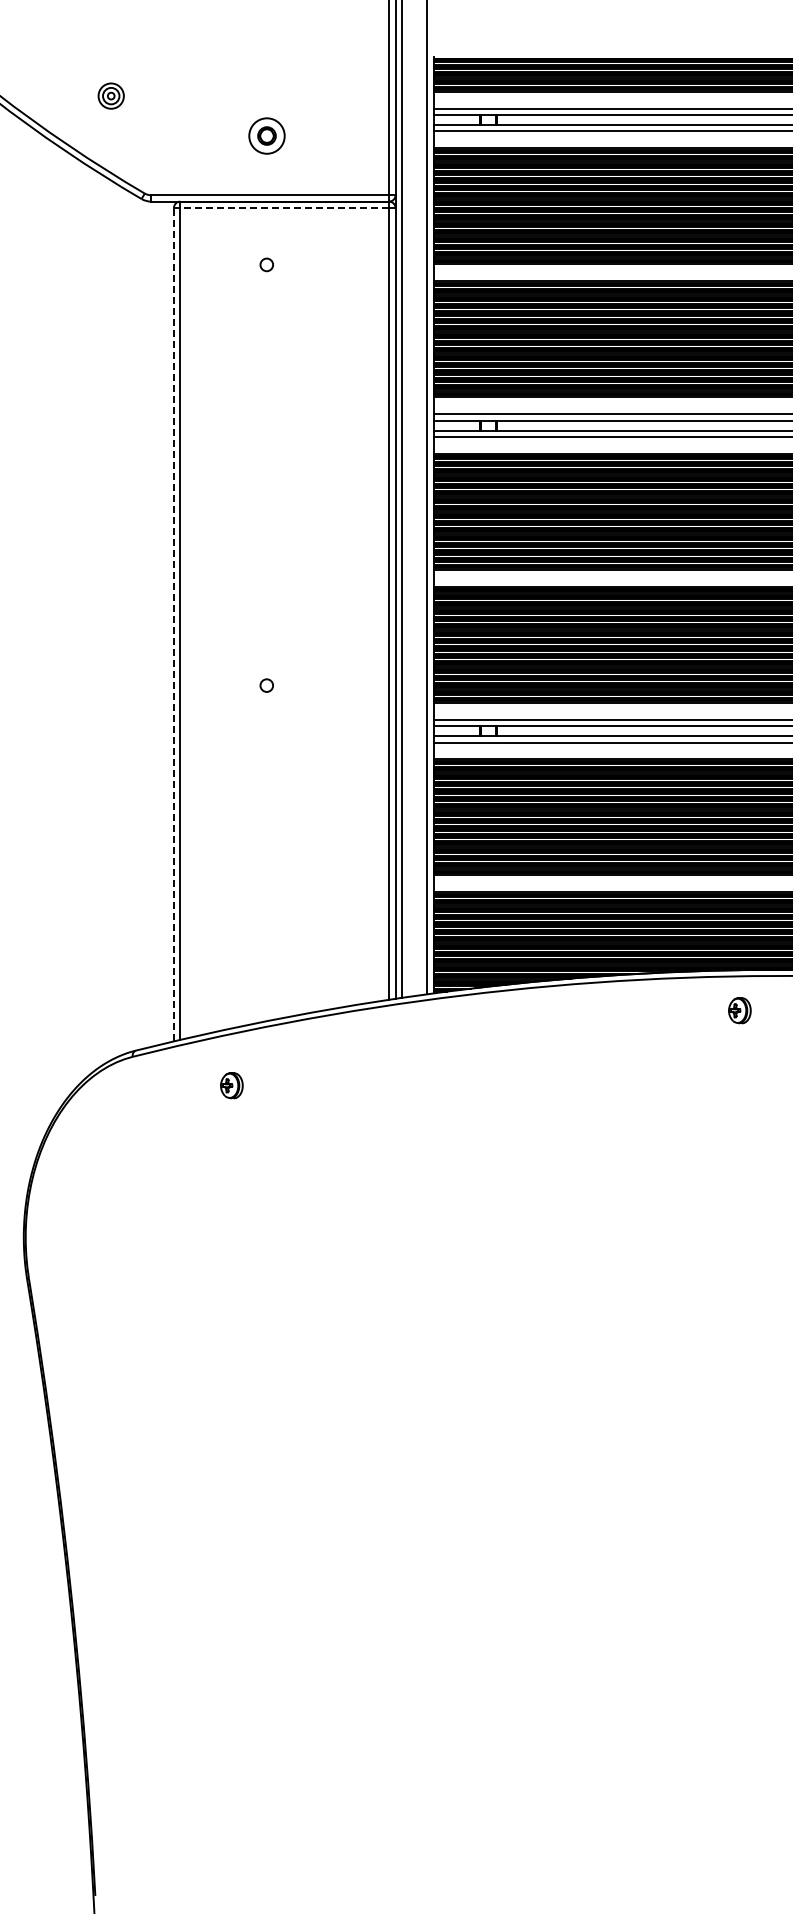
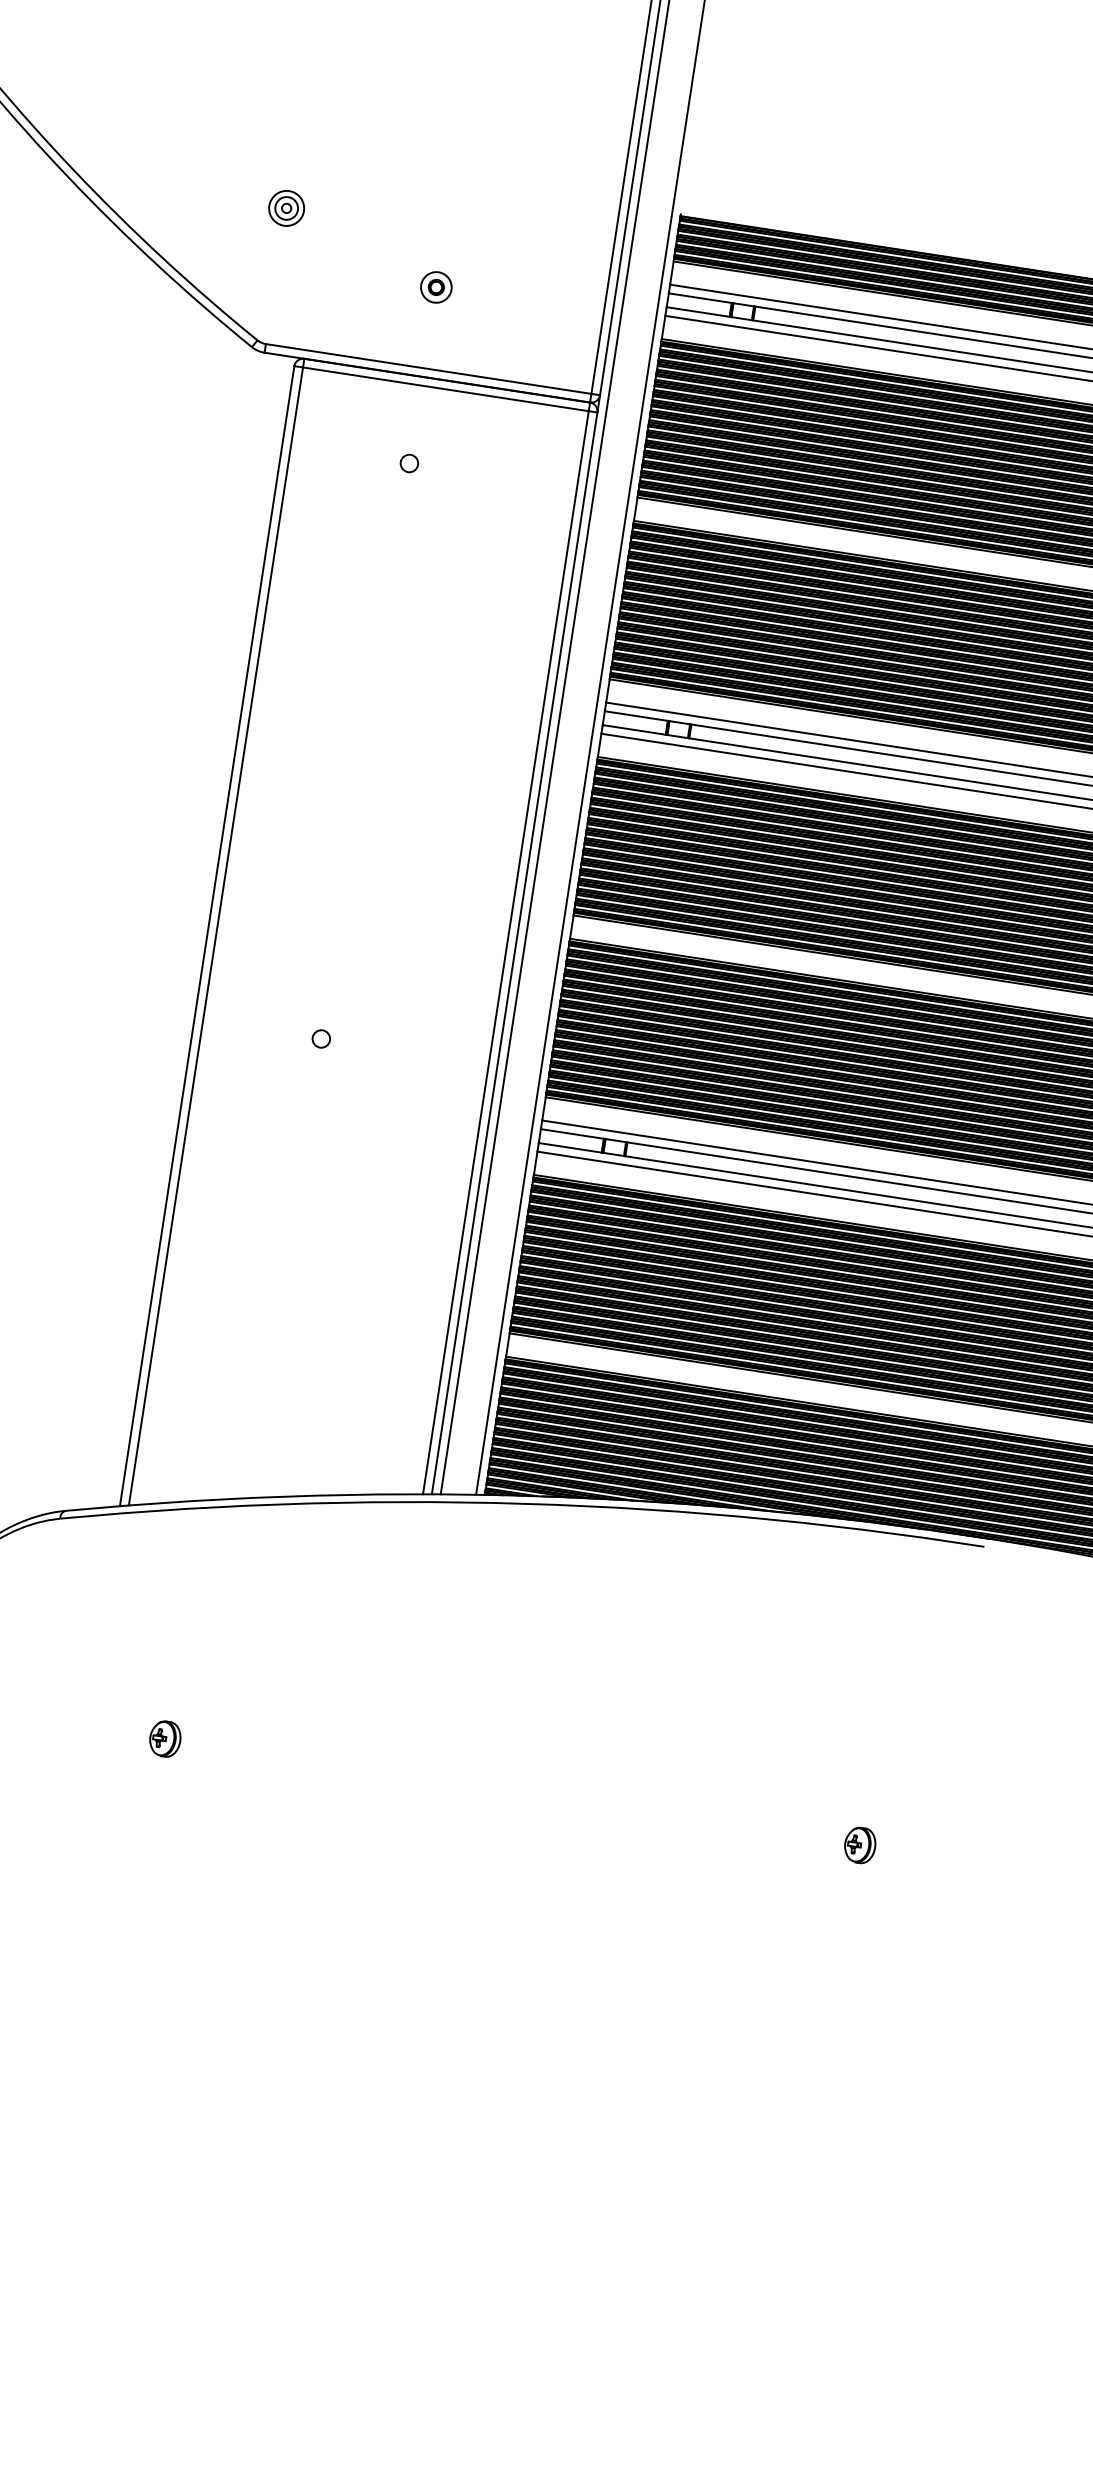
part: (110, 95) -> (285, 207), moved
part: (266, 136) -> (435, 287), size x0.62
line: (284, 207) -> (445, 388), dashed -> solid
line: (173, 624) -> (206, 935), dashed -> solid
part: (739, 1010) -> (859, 1844), moved
part: (231, 1085) -> (164, 1738), moved

